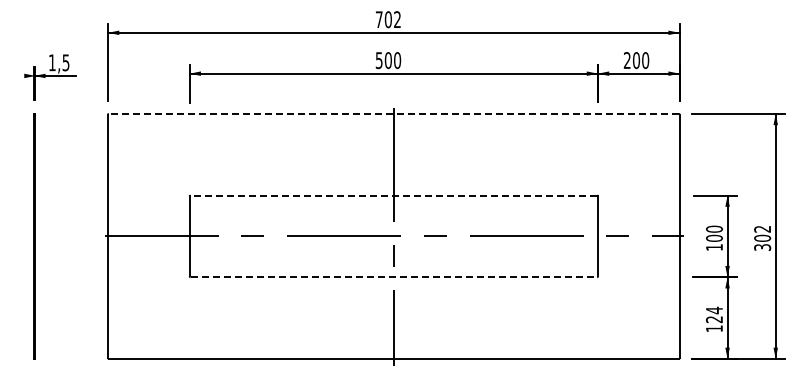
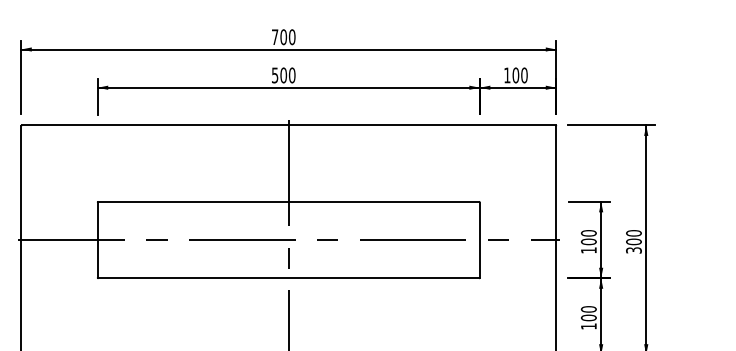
text: (397, 19) -> (292, 37), 702 -> 700
text: (626, 60) -> (506, 75), 200 -> 100
line: (393, 113) -> (288, 125), dashed -> solid
line: (393, 195) -> (288, 201), dashed -> solid
text: (762, 228) -> (633, 232), 302 -> 300
line: (394, 277) -> (289, 278), dashed -> solid
text: (713, 314) -> (587, 313), 124 -> 100

